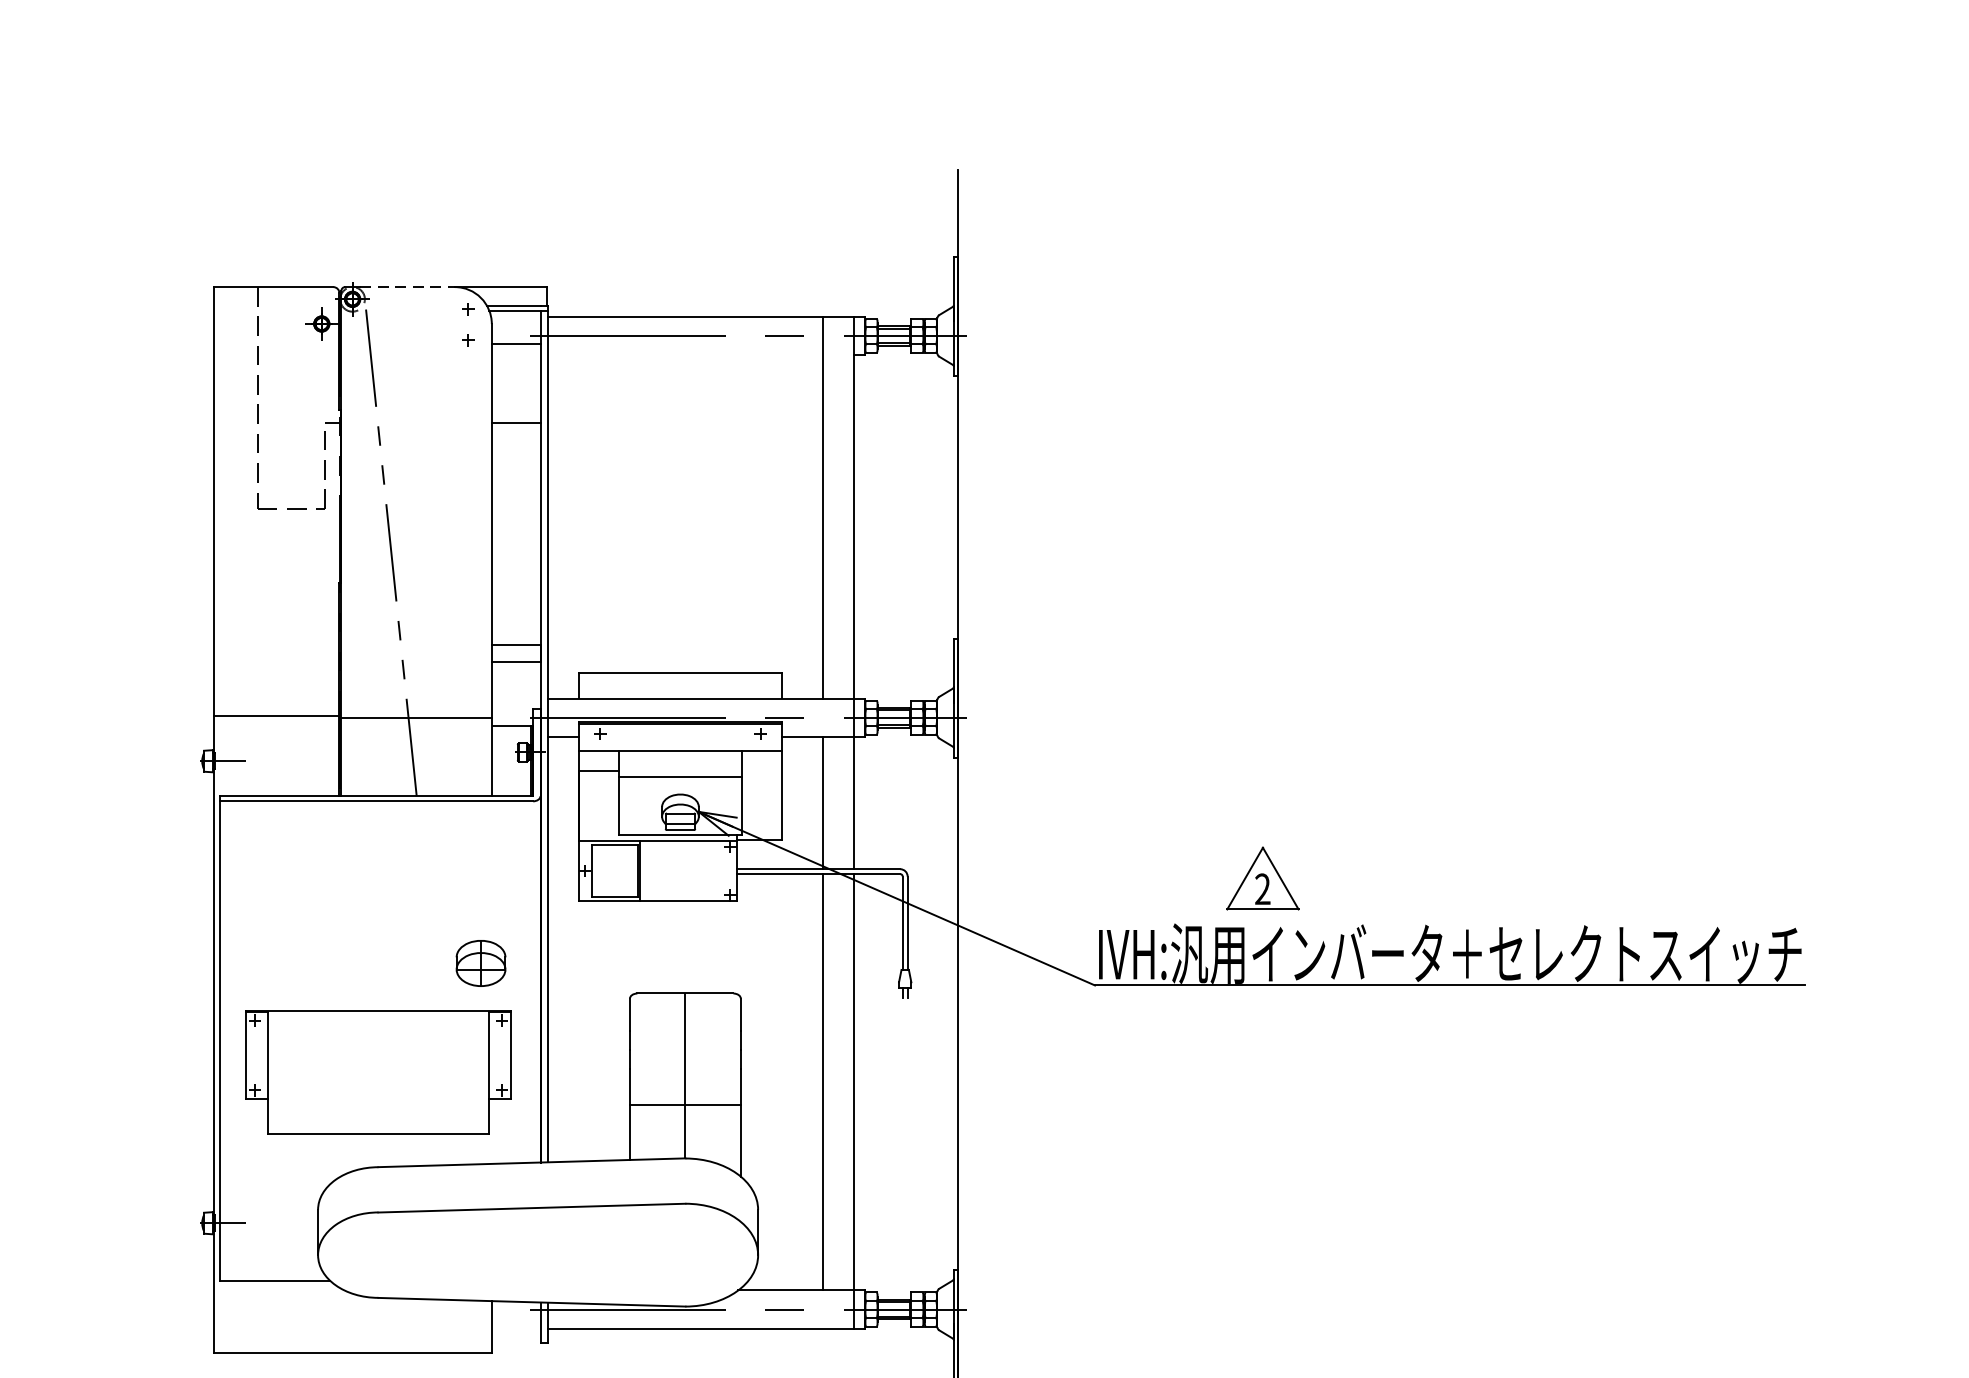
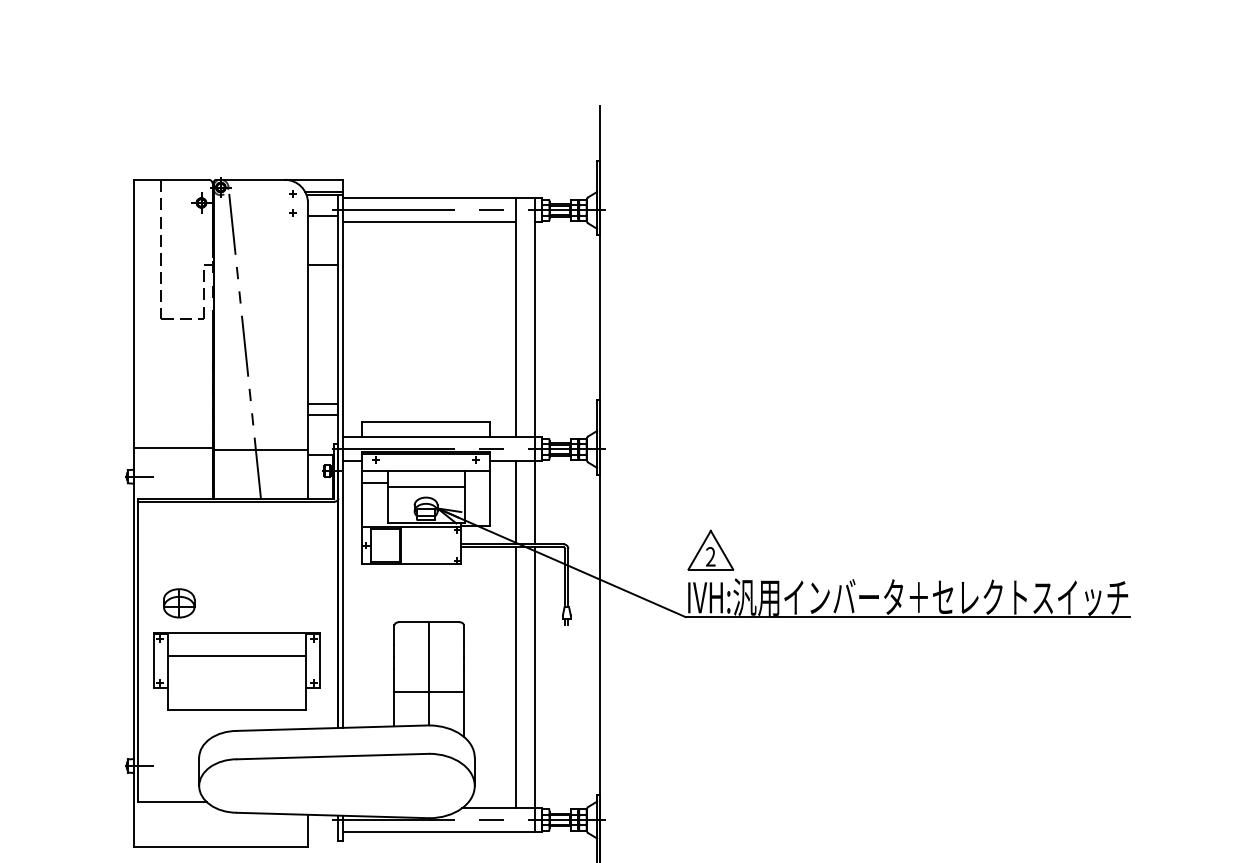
line: (407, 286) -> (255, 179), dashed -> solid
line: (685, 355) -> (429, 222), added
part: (1262, 877) -> (710, 549), moved
part: (481, 963) -> (179, 603), moved
line: (377, 1046) -> (236, 655), added

